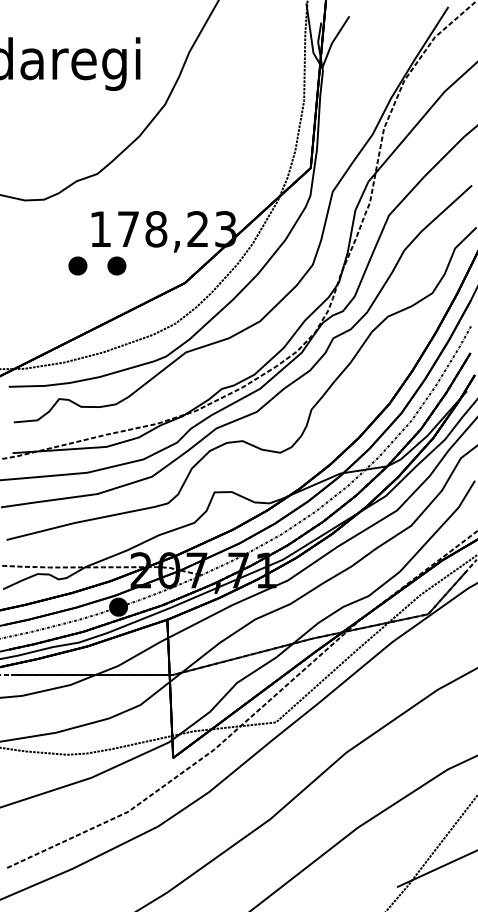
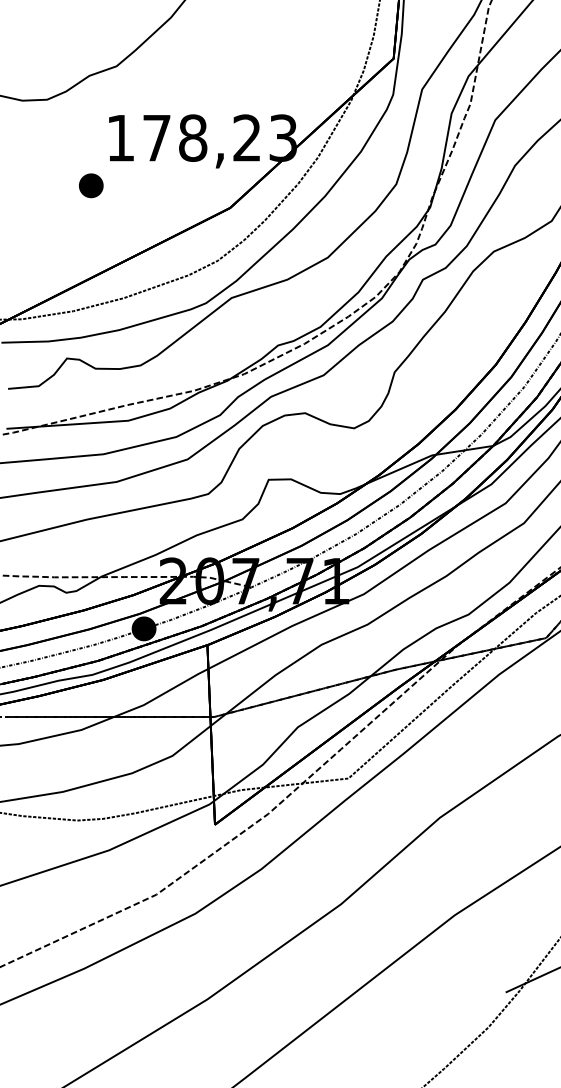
part: (116, 265) -> (141, 185), removed

